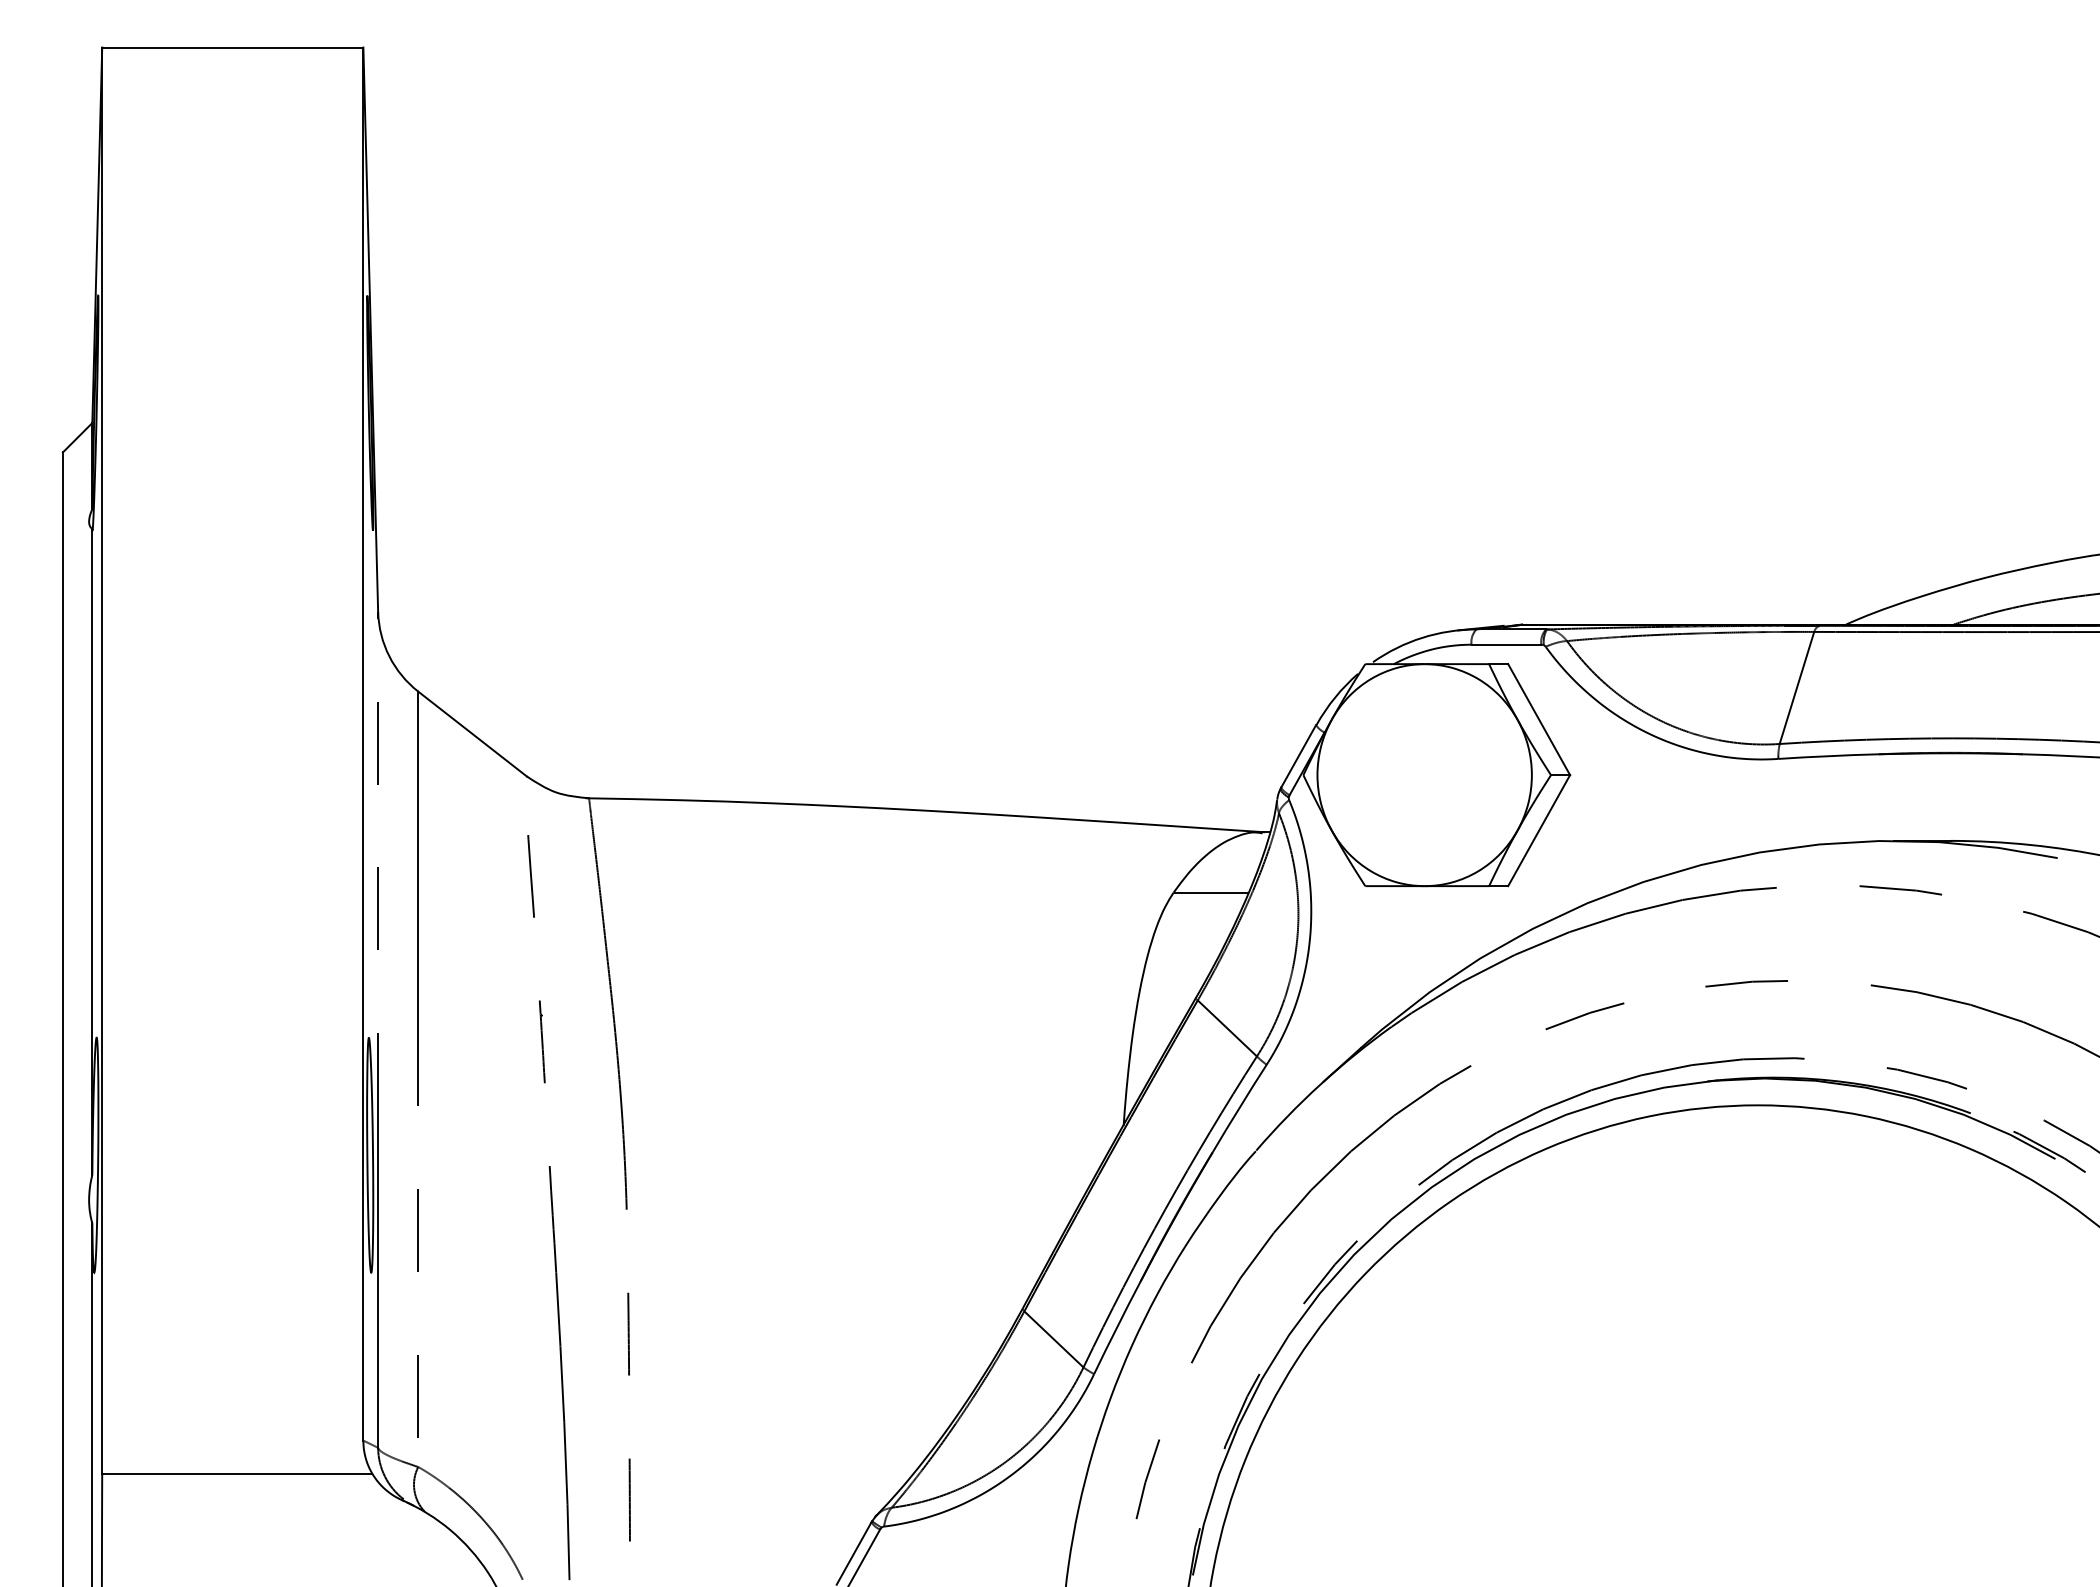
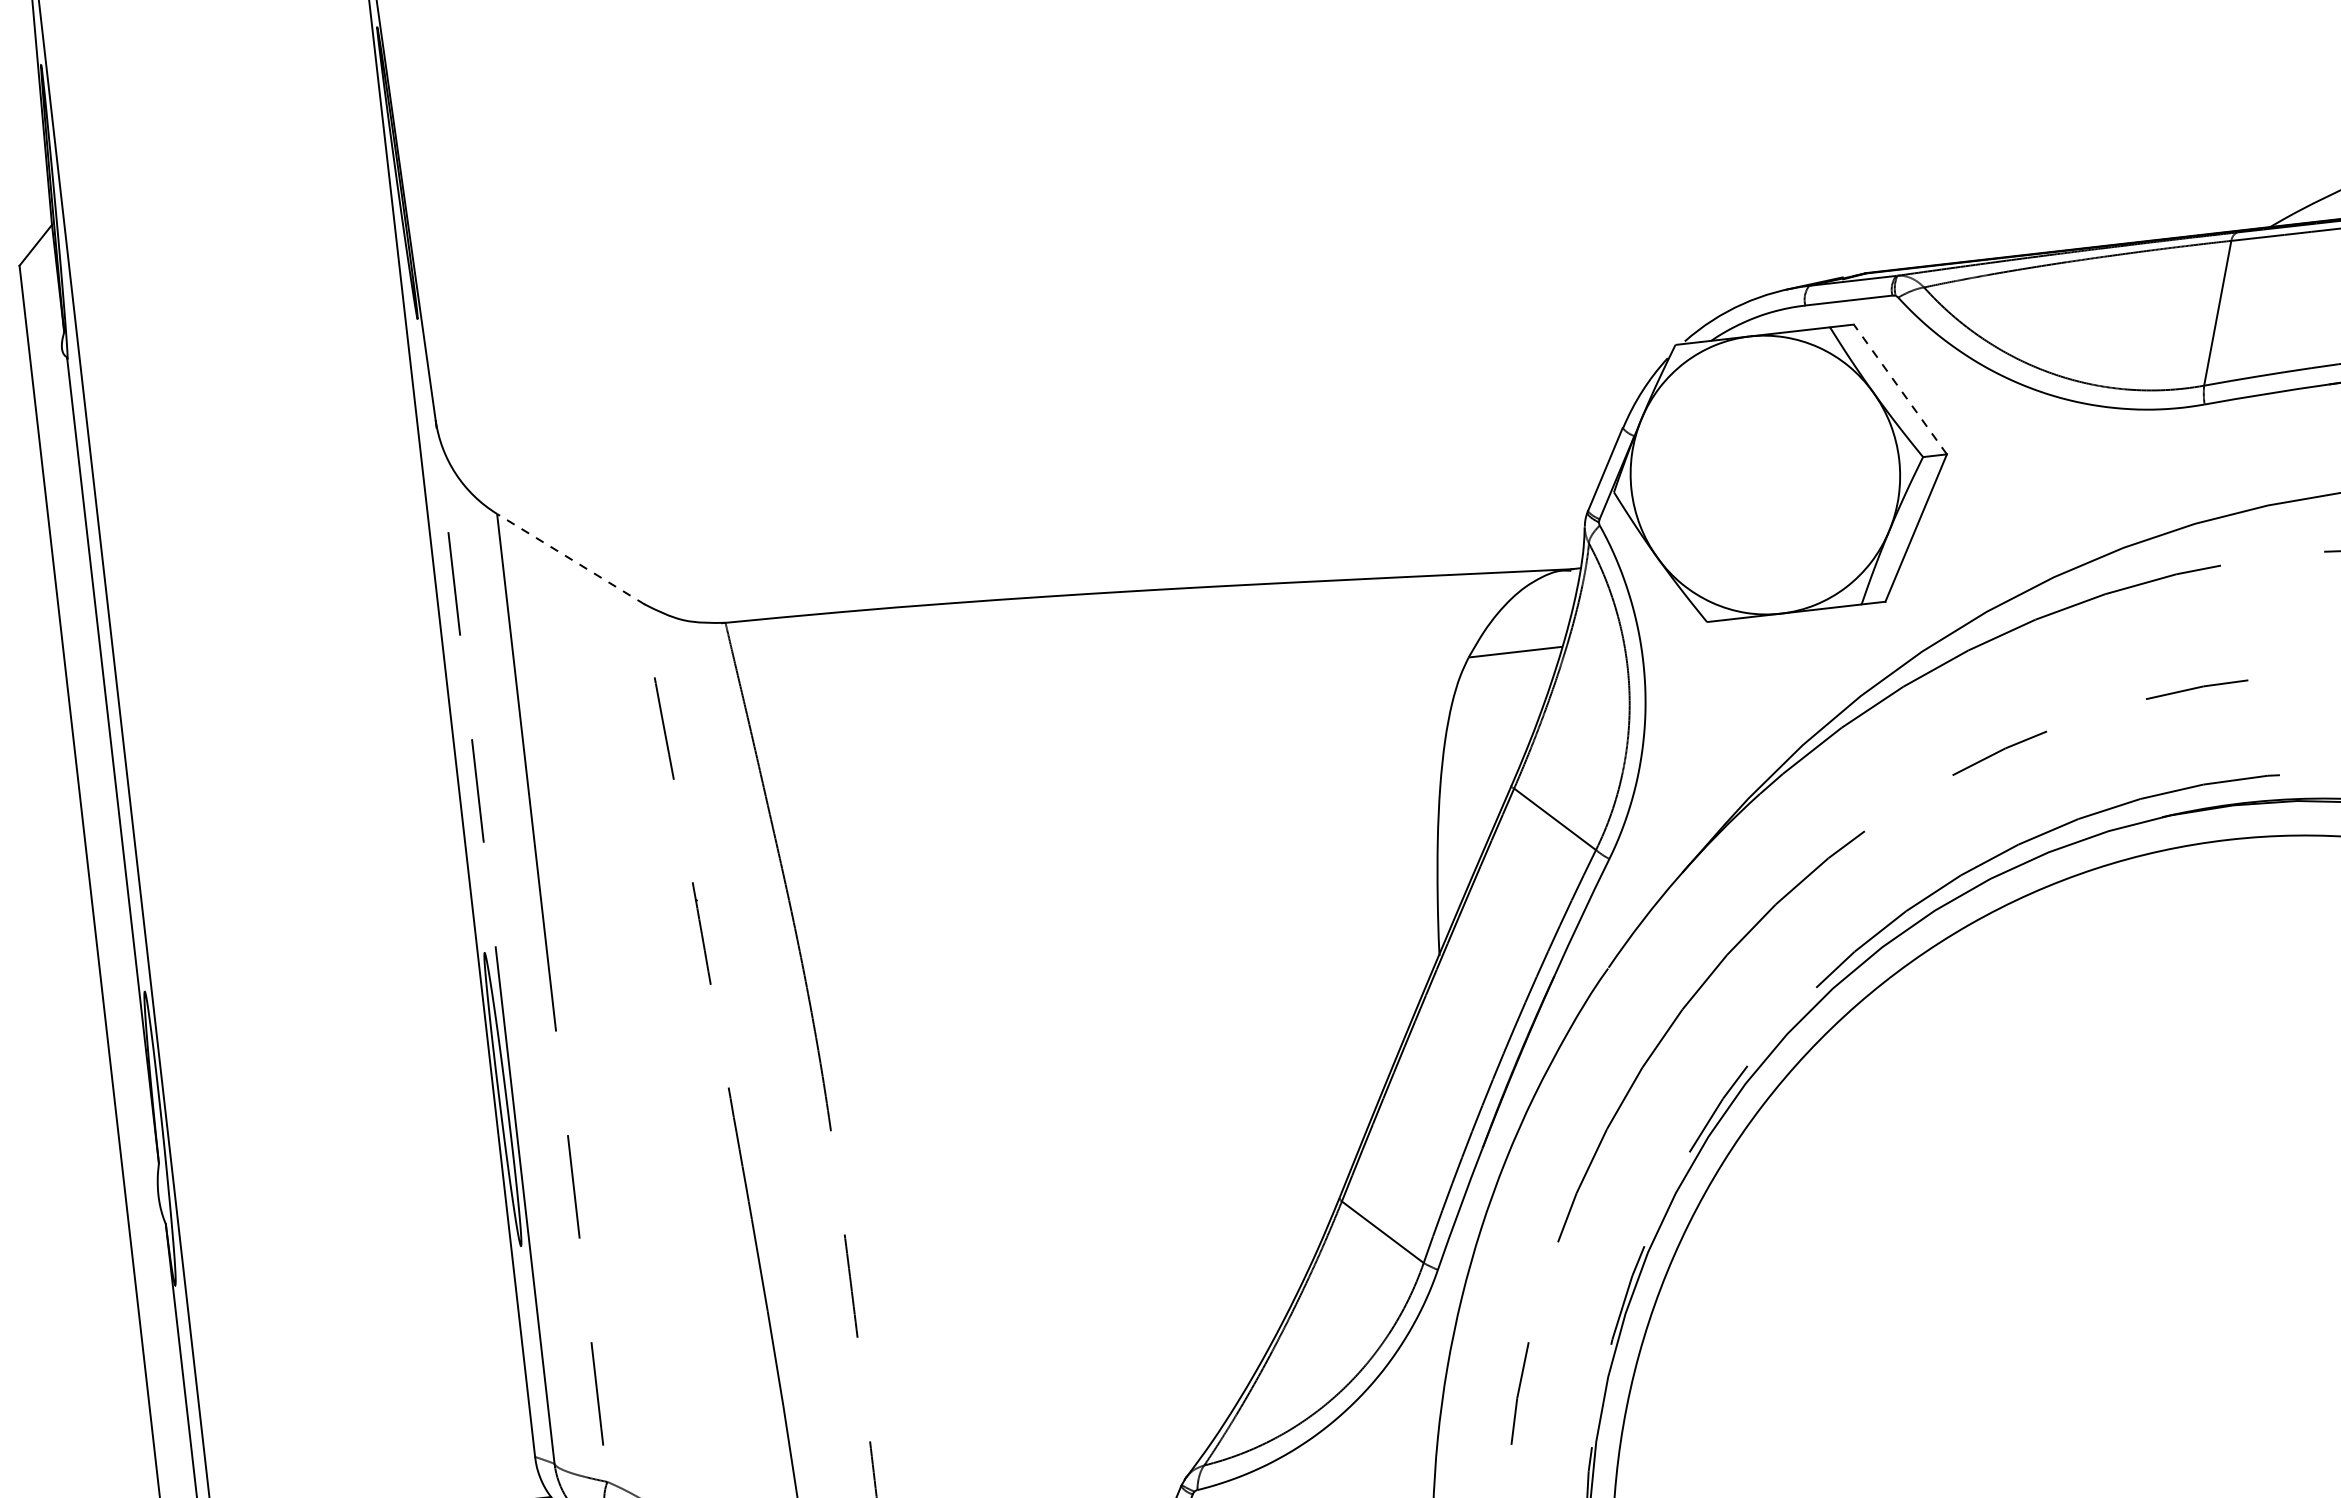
line: (1539, 719) -> (1900, 389), solid -> dashed
line: (472, 733) -> (570, 558), solid -> dashed

